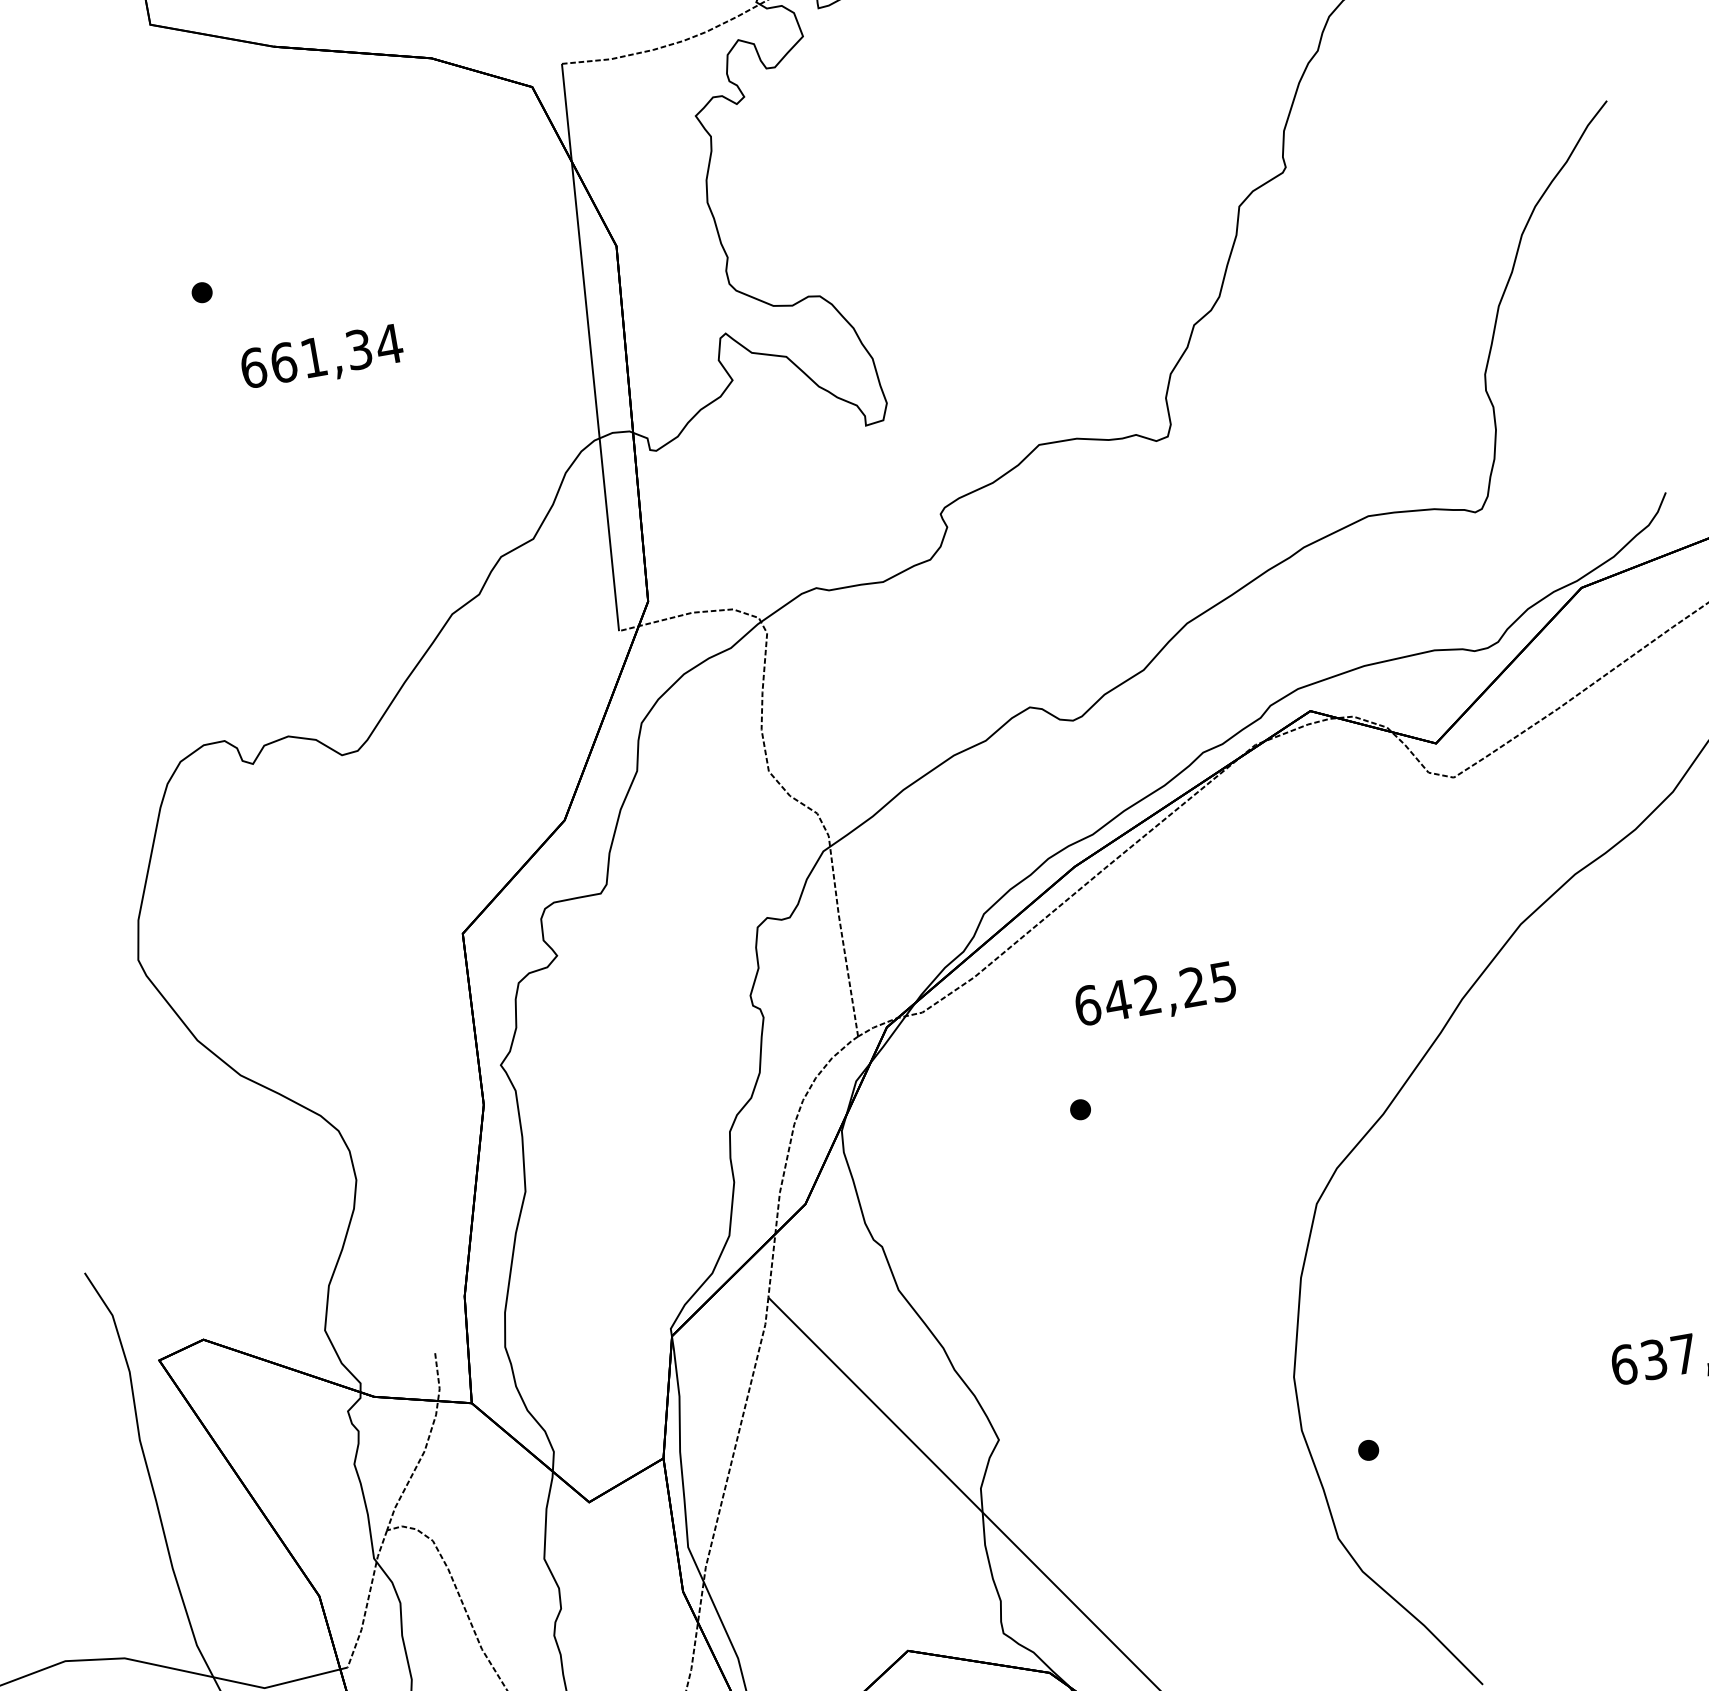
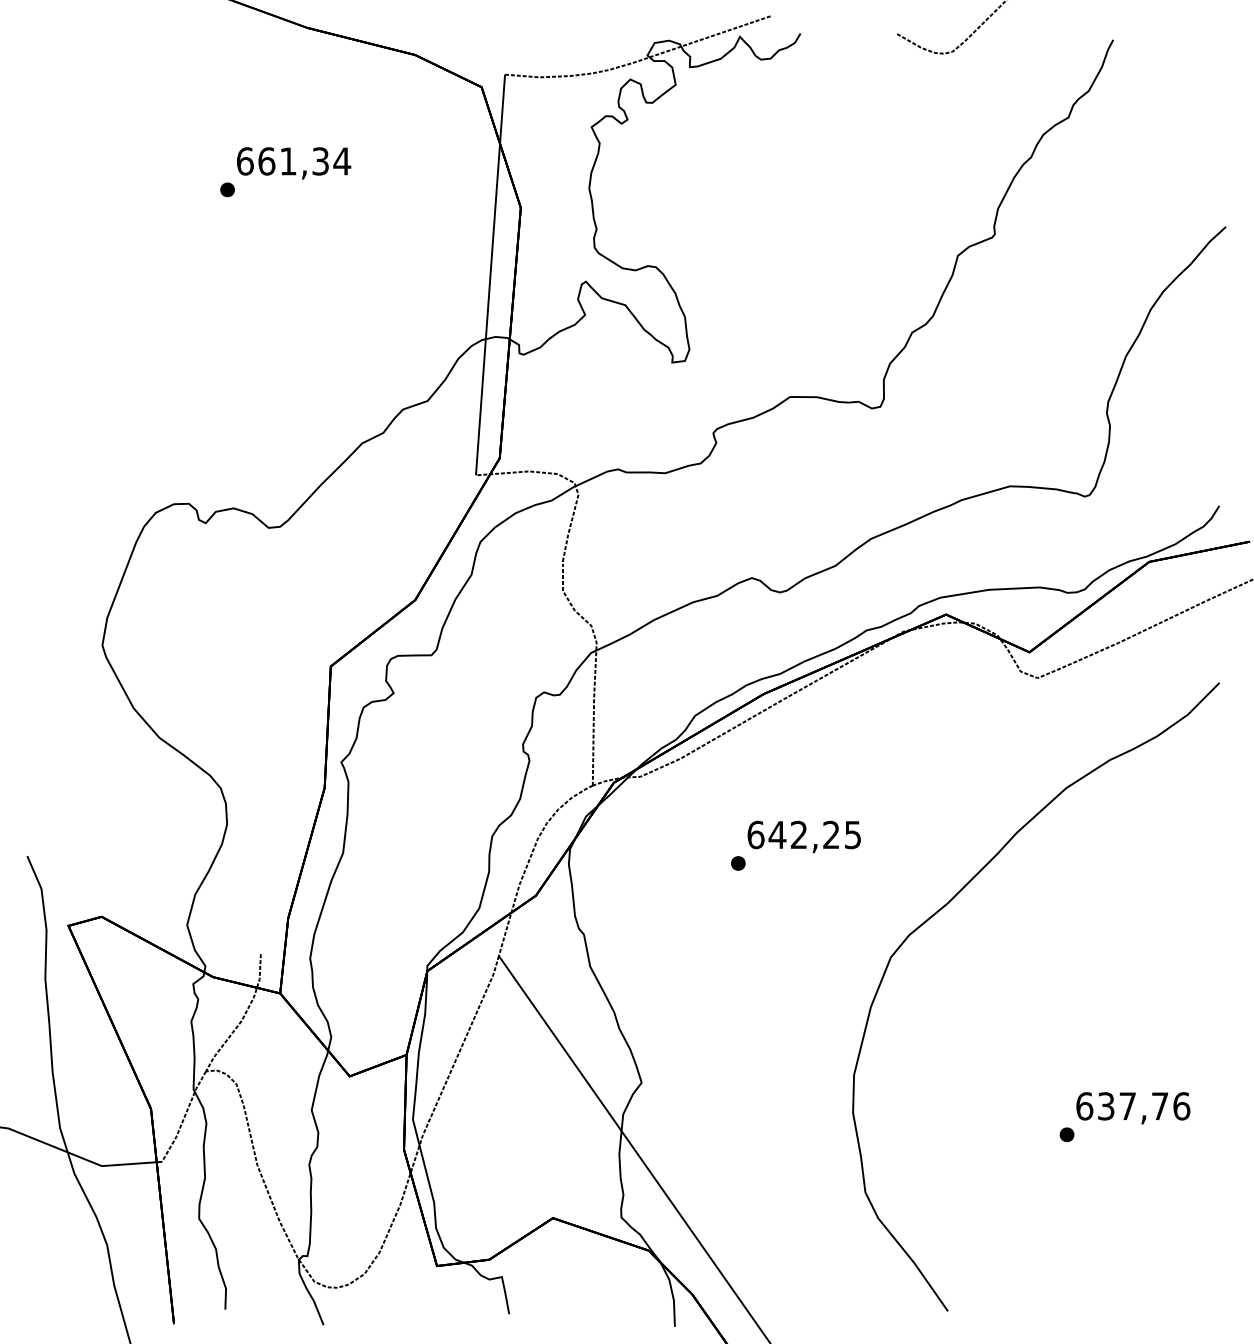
text: (323, 358) -> (294, 163), moved
text: (1154, 996) -> (803, 836), moved
part: (1367, 1450) -> (1066, 1134), moved

